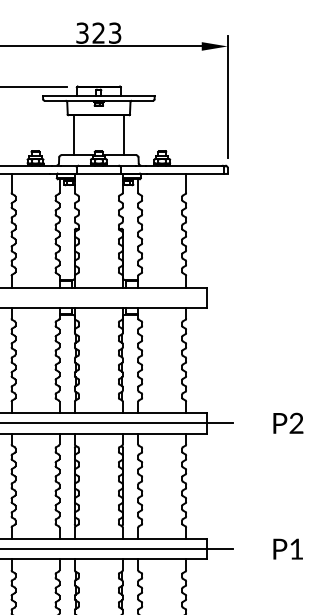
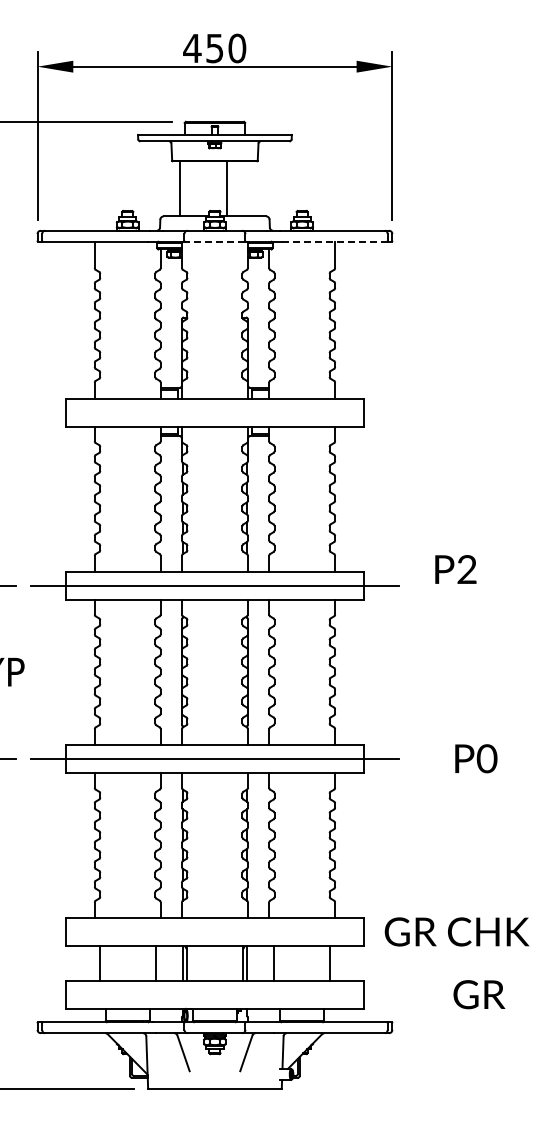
text: (98, 33) -> (214, 48), 323 -> 450
line: (123, 134) -> (226, 188), moved
line: (98, 173) -> (214, 241), solid -> dashed
line: (185, 173) -> (334, 241), solid -> dashed
text: (288, 423) -> (455, 569), moved
text: (296, 548) -> (486, 758), P1 -> P0

